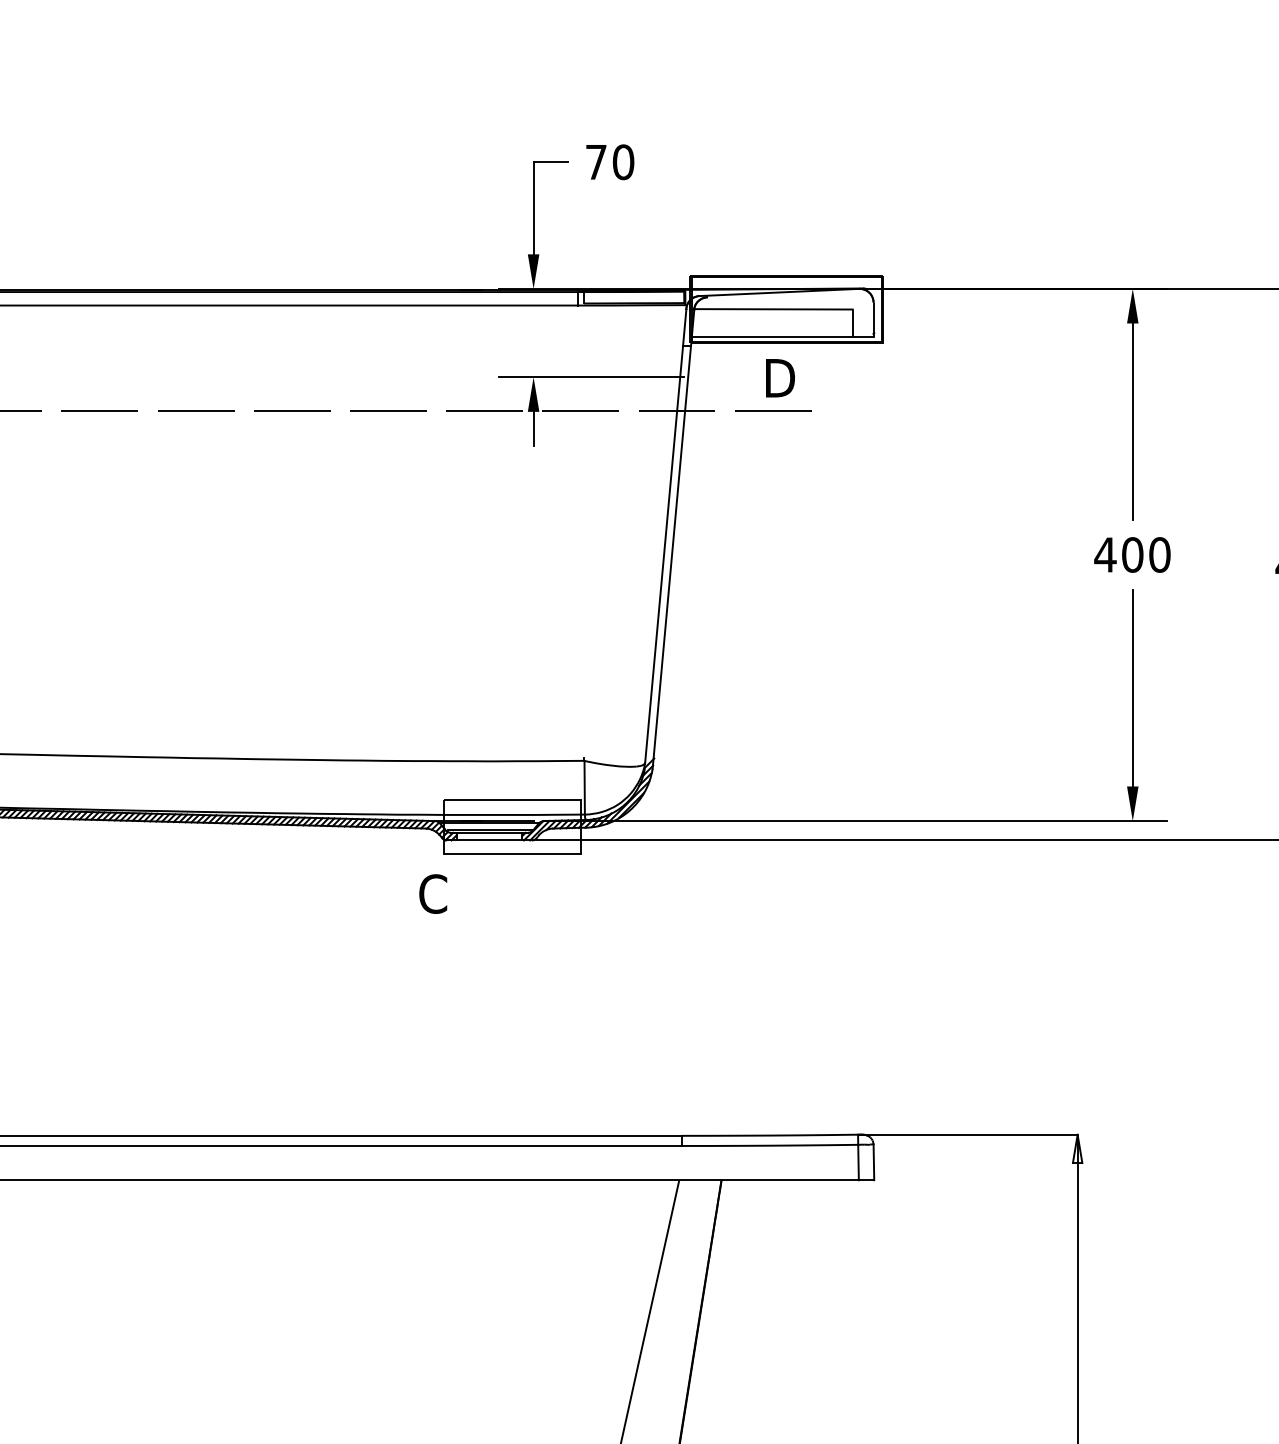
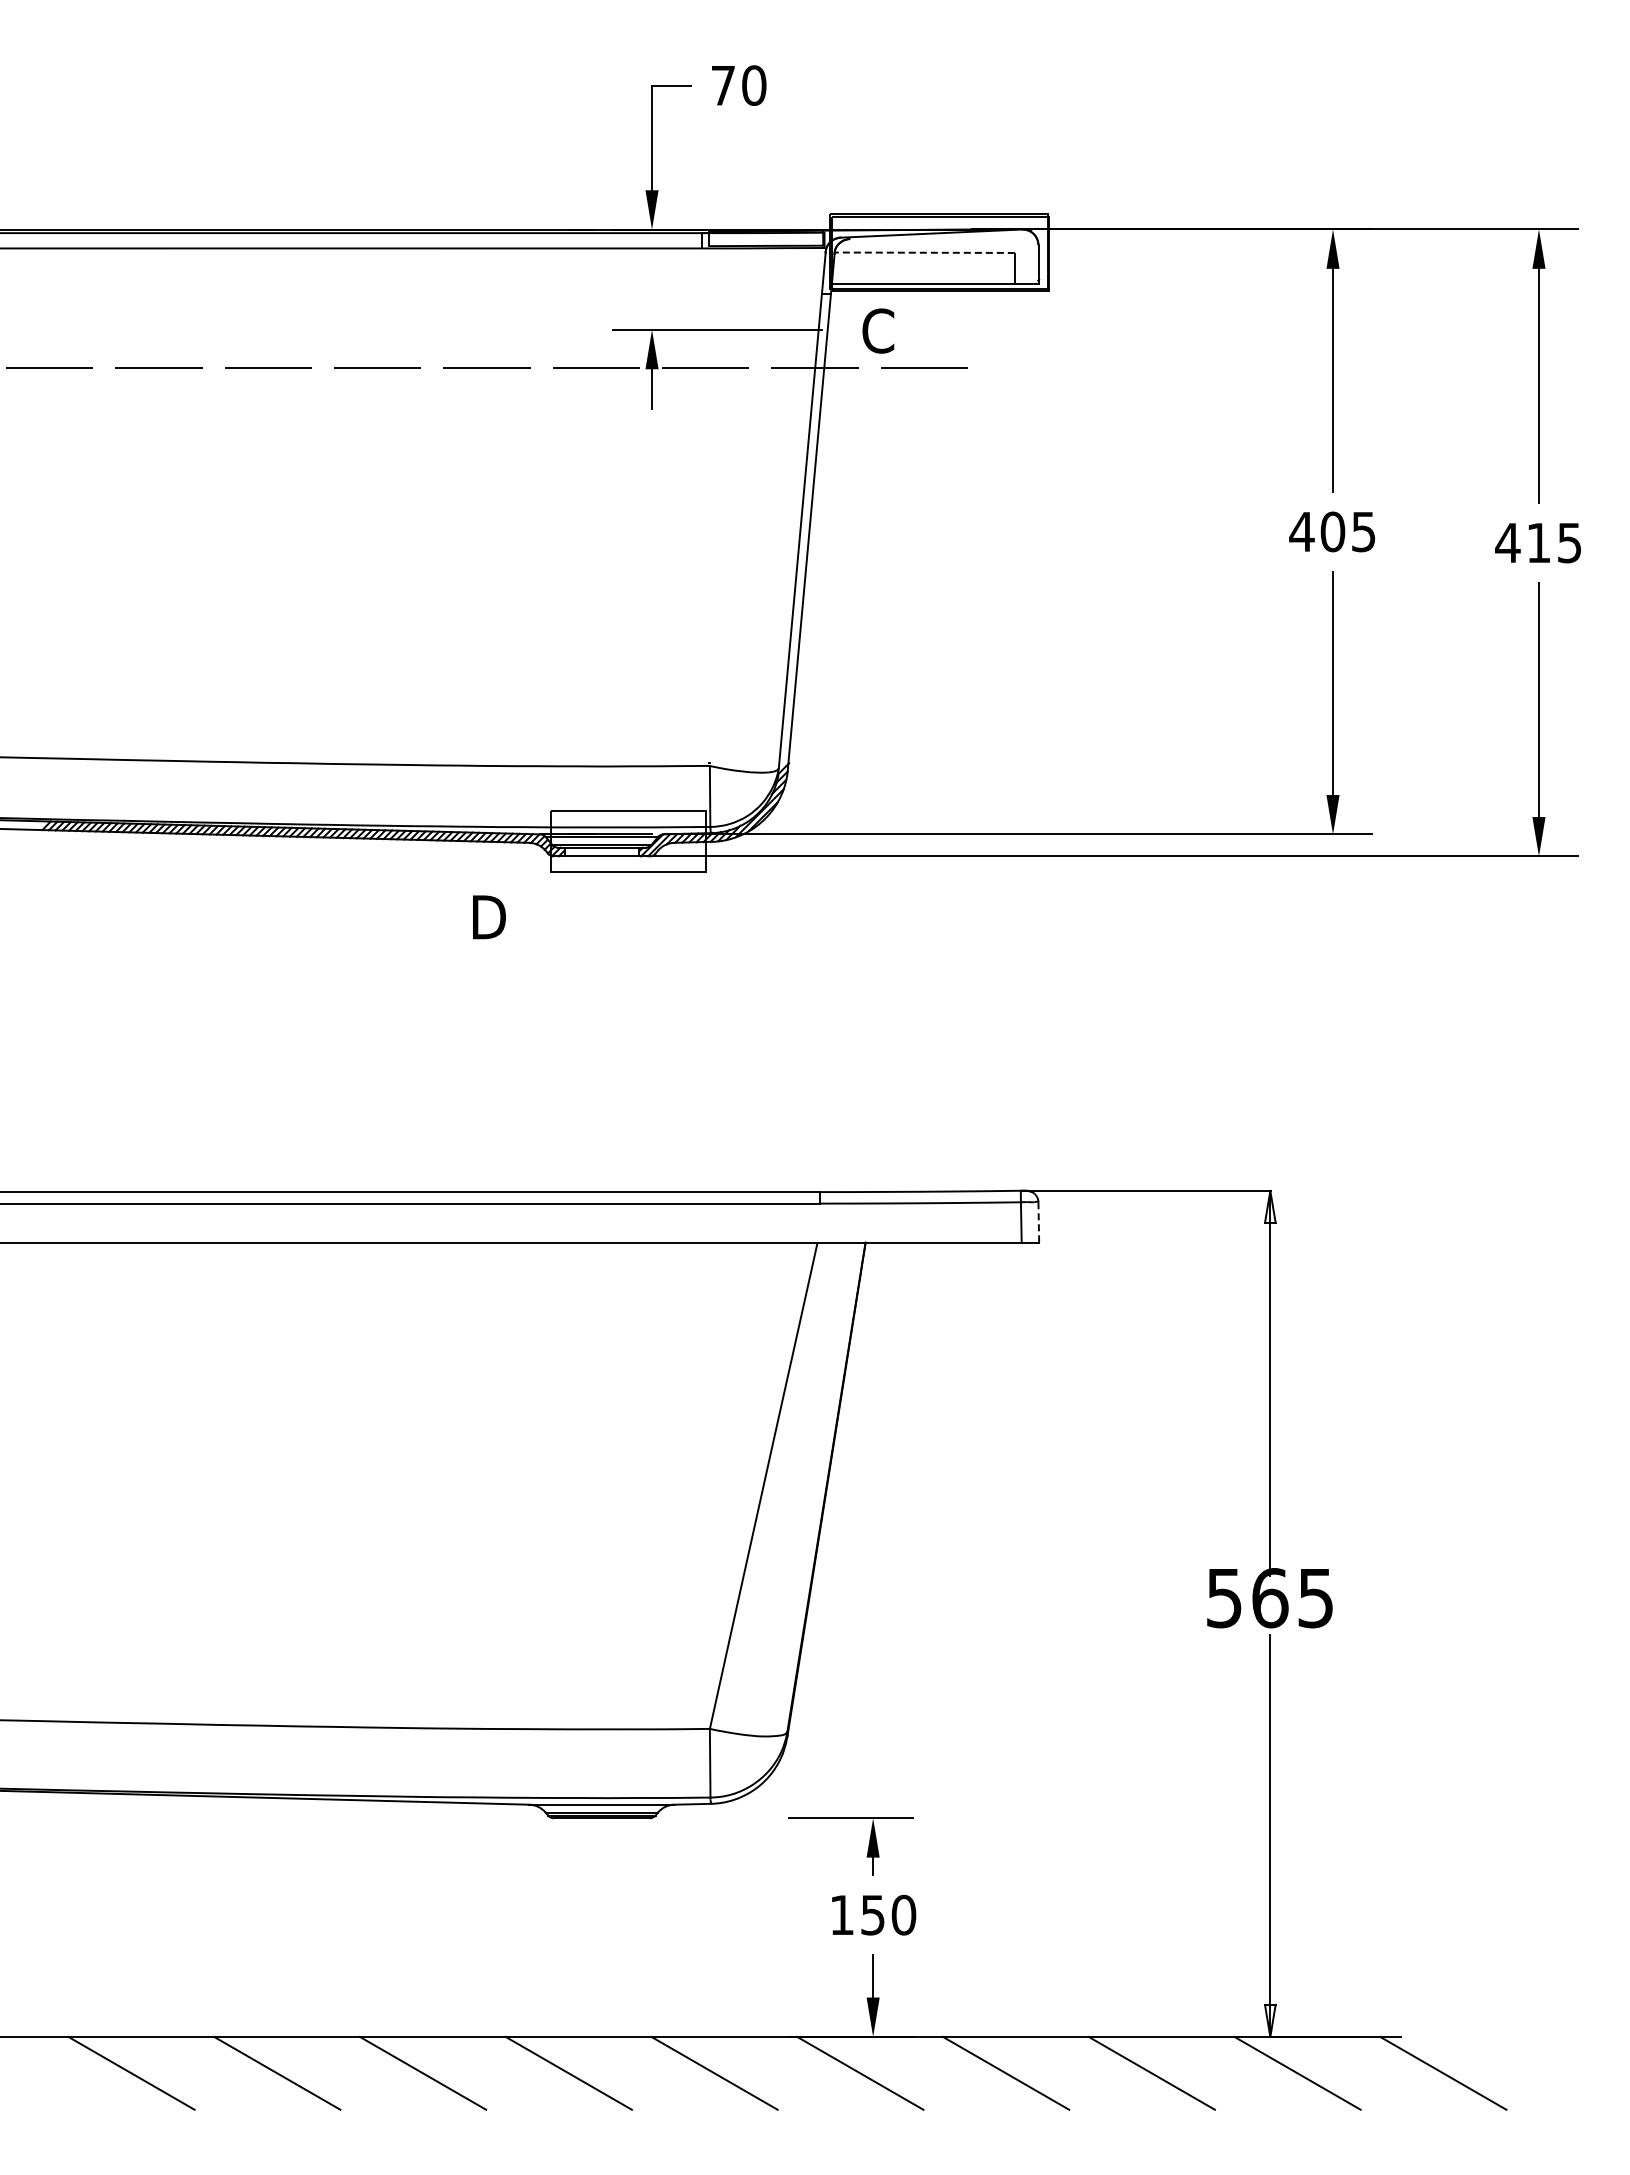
line: (773, 309) -> (924, 252), solid -> dashed
text: (756, 377) -> (905, 330), D -> C
text: (1159, 554) -> (1363, 531), 400 -> 405
text: (411, 893) -> (513, 916), C -> D
line: (873, 1162) -> (1038, 1222), solid -> dashed

